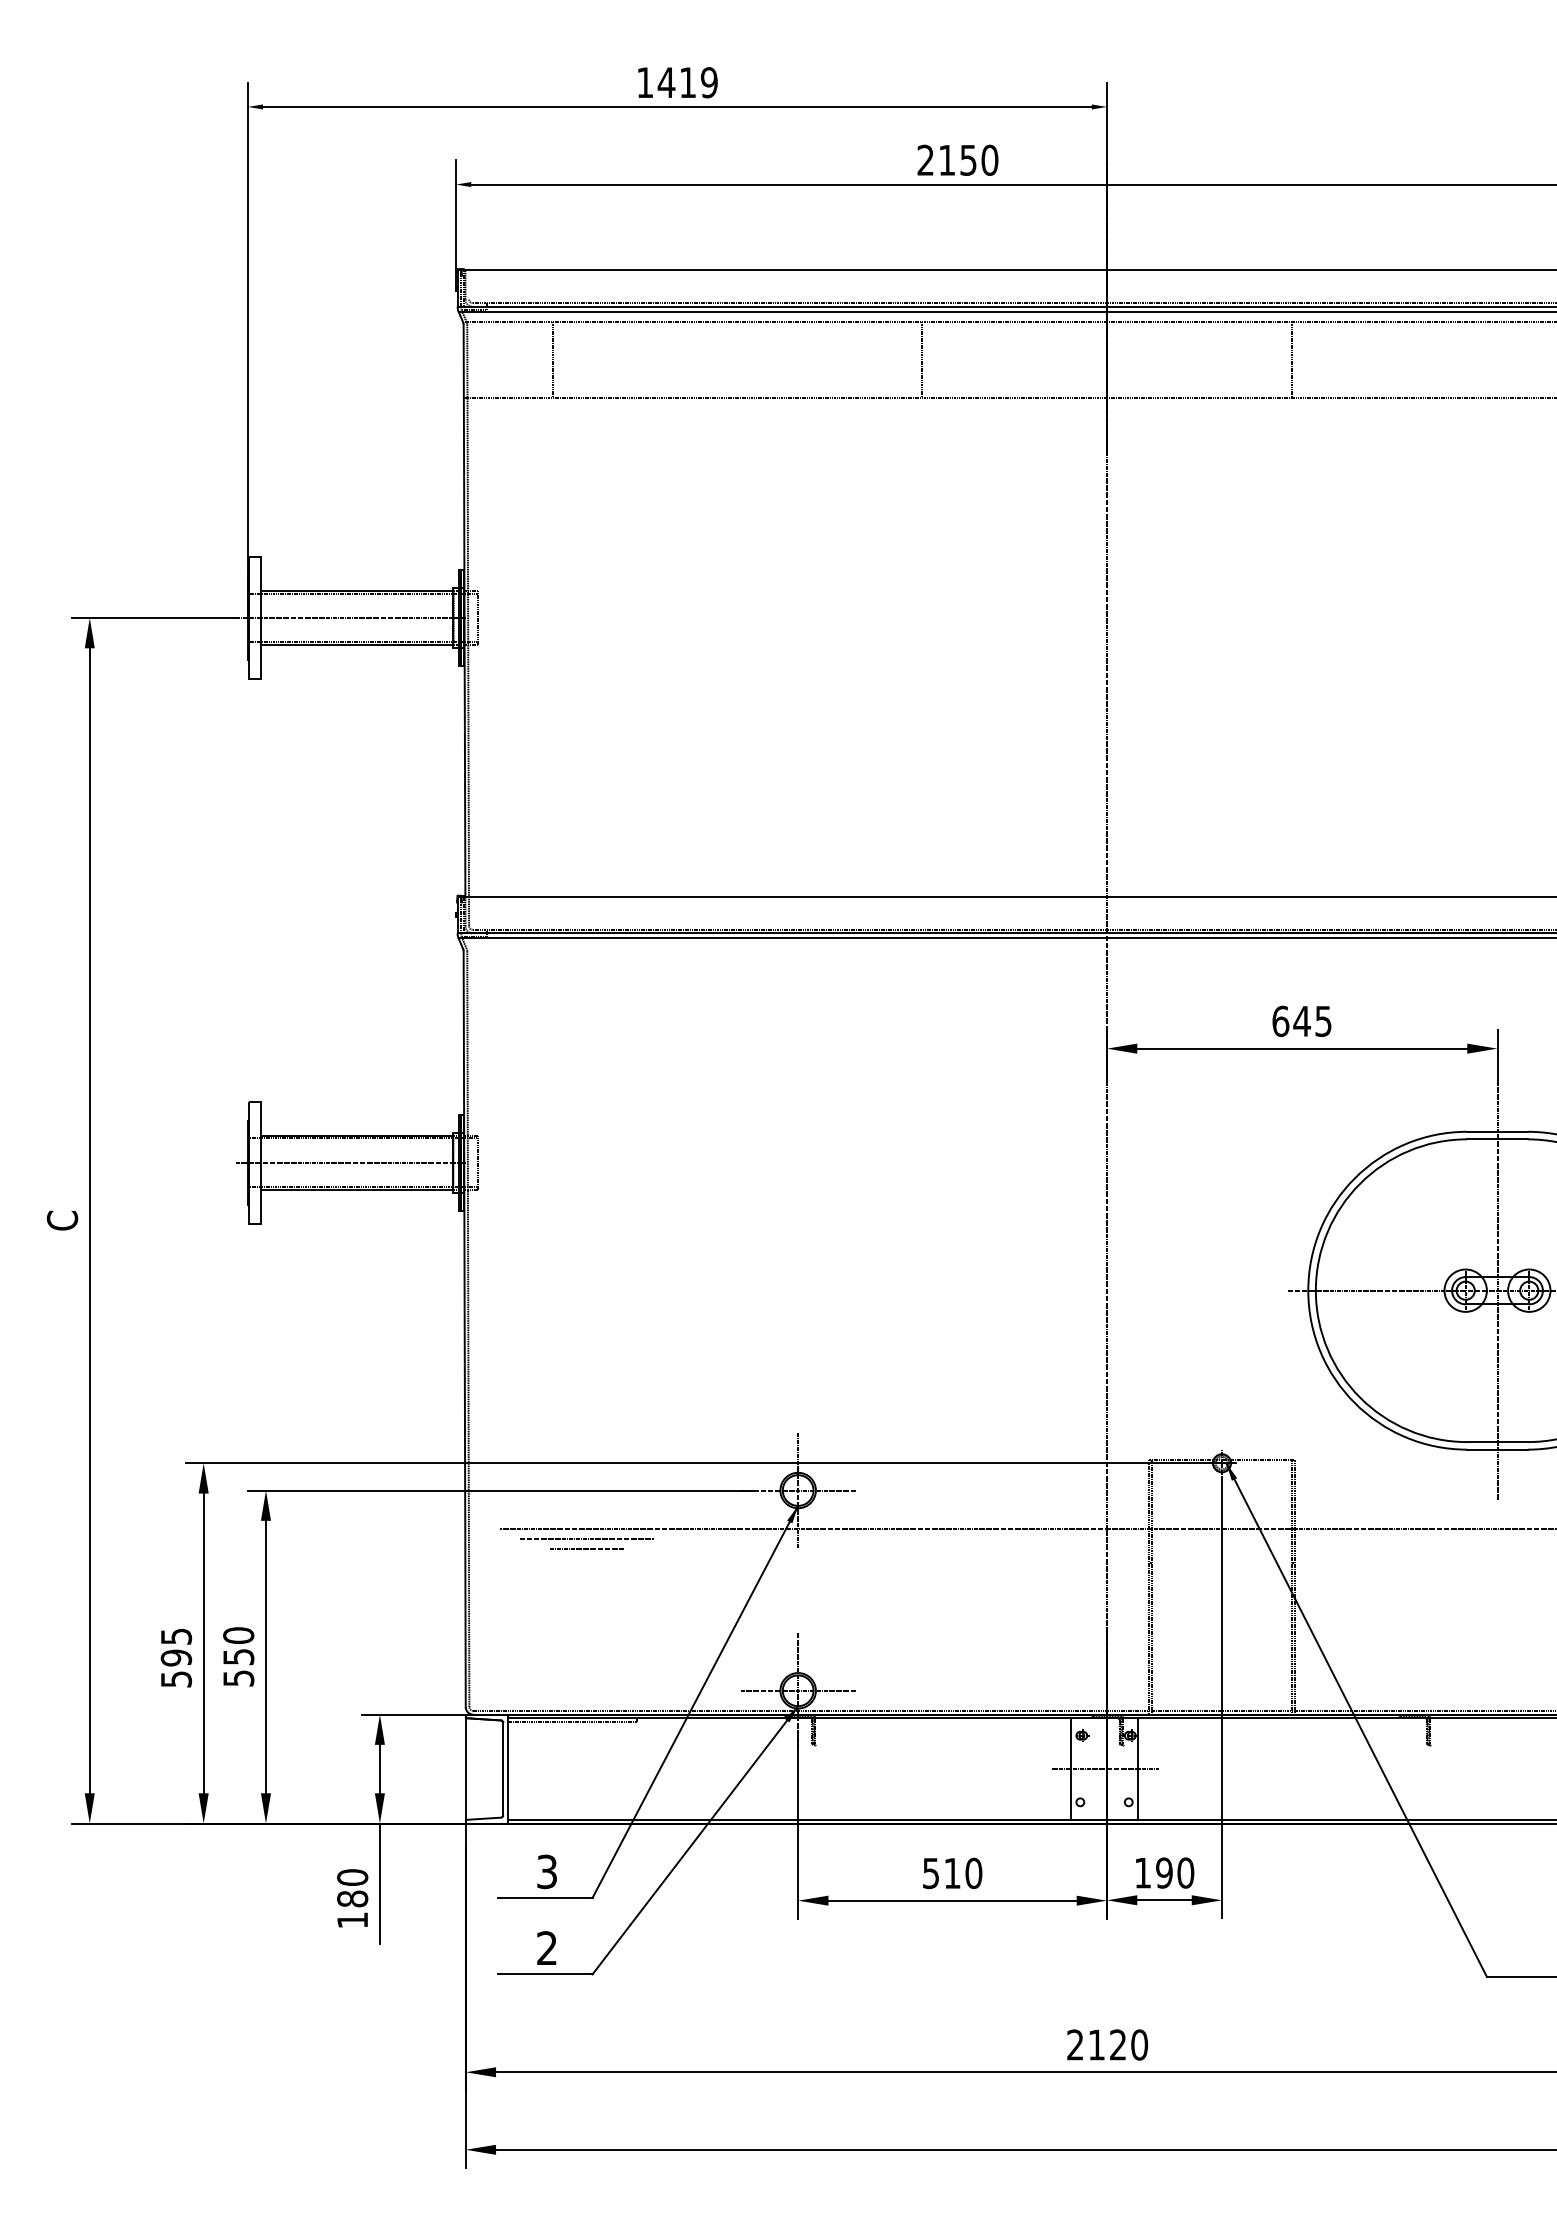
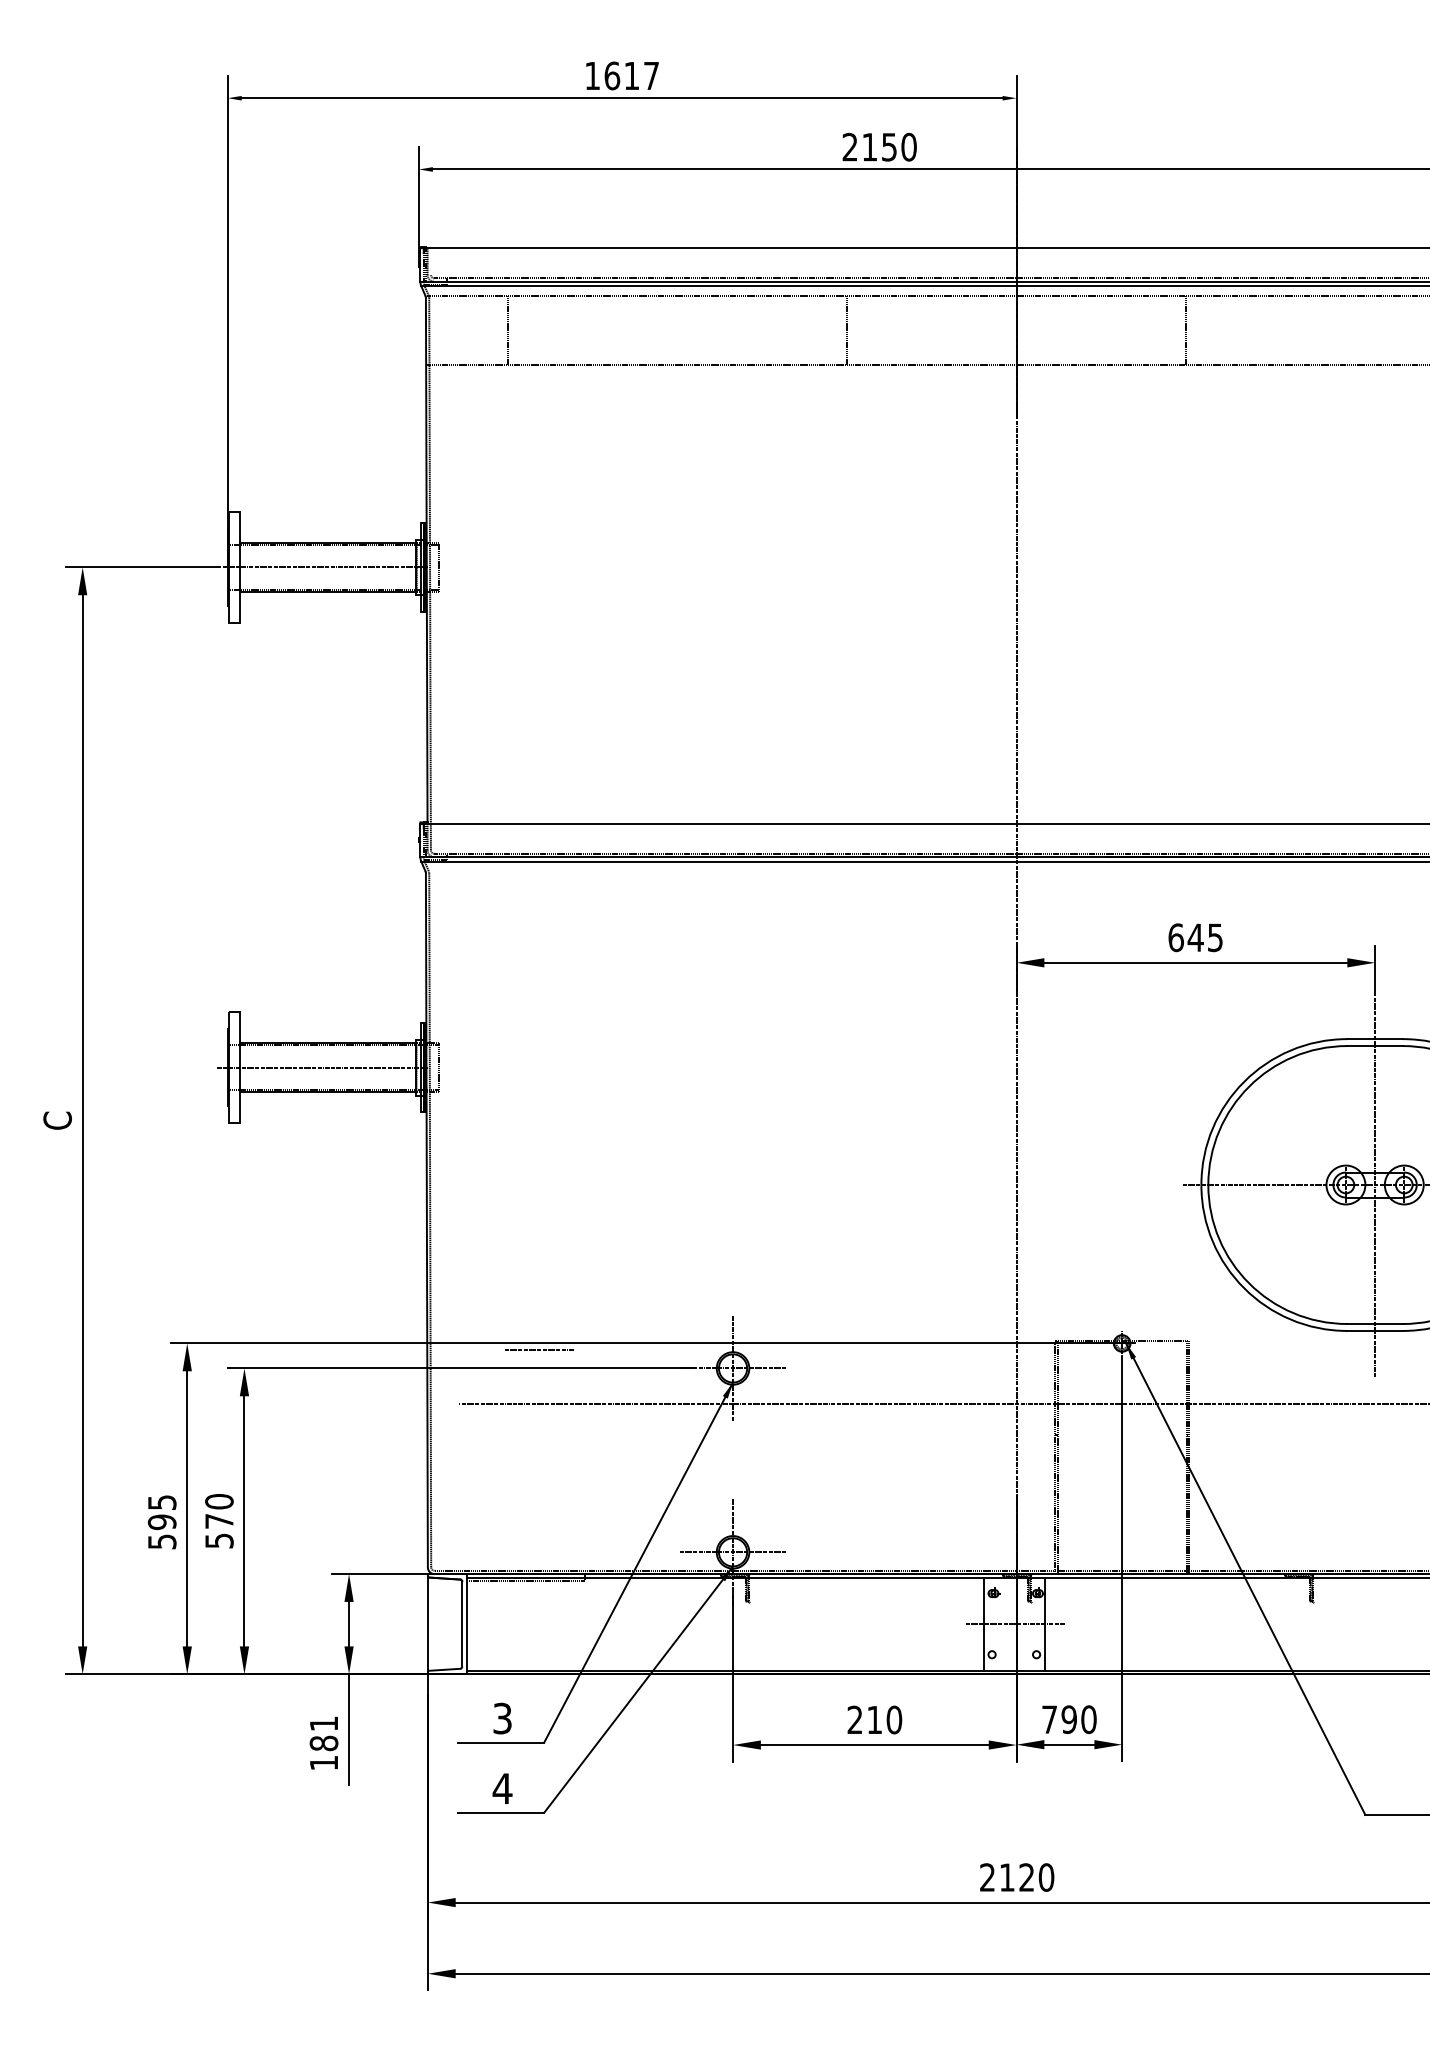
text: (687, 82) -> (631, 75), 1419 -> 1617
line: (586, 1538) -> (538, 1412), removed
line: (586, 1548) -> (538, 1349), moved
text: (238, 1657) -> (219, 1521), 550 -> 570
text: (930, 1873) -> (854, 1720), 510 -> 210
text: (1142, 1873) -> (1049, 1720), 190 -> 790
text: (352, 1877) -> (323, 1723), 180 -> 181
text: (546, 1947) -> (502, 1788), 2 -> 4

